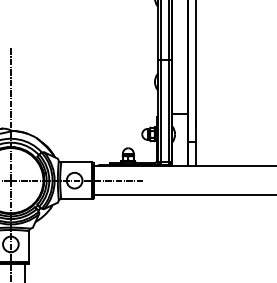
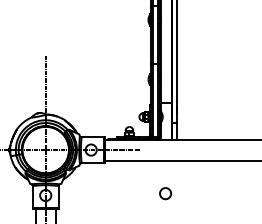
circle: (178, 241) -> (165, 193), added

